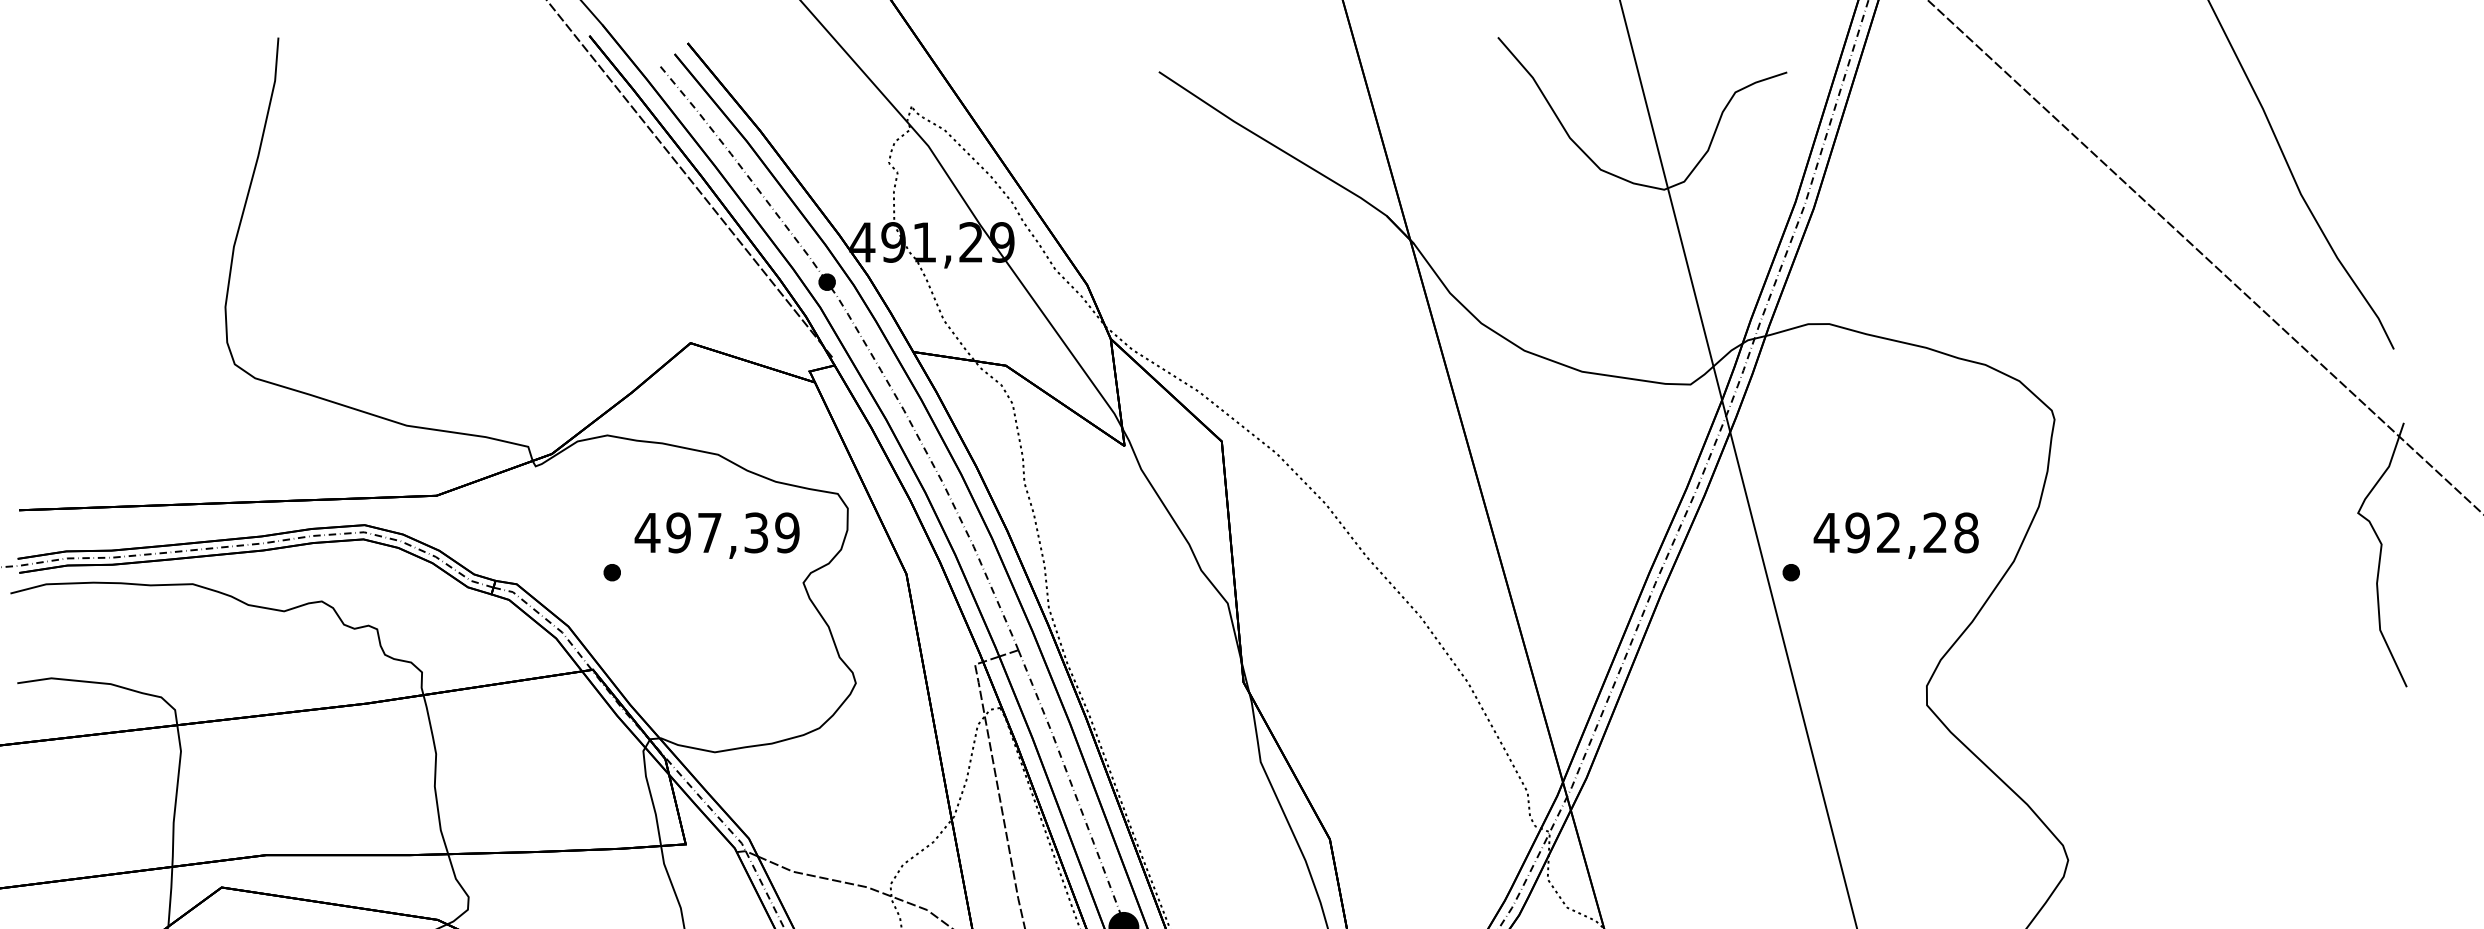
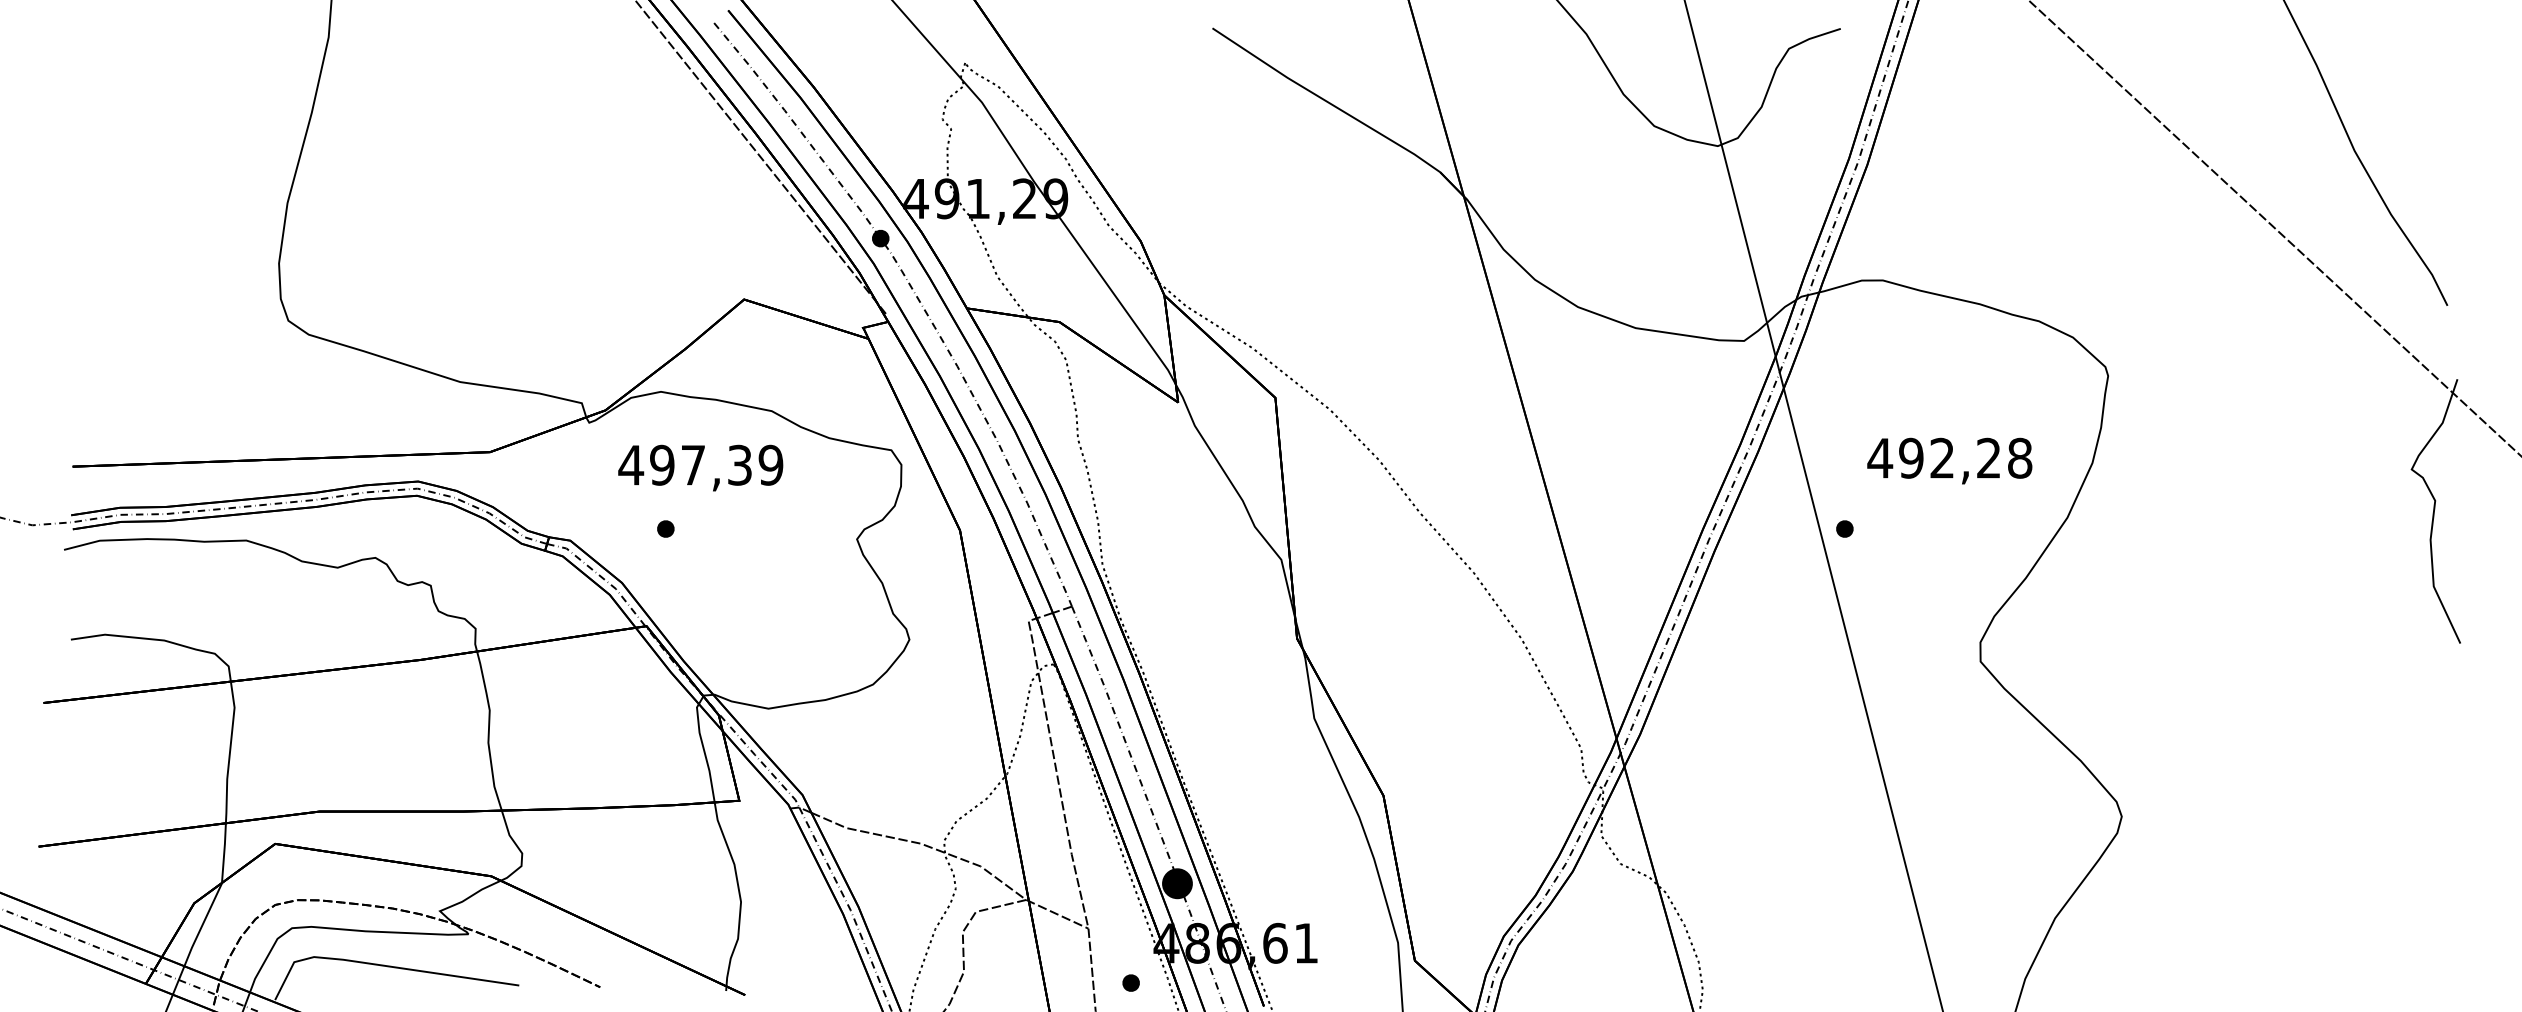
text: (716, 535) -> (700, 467), moved
text: (1895, 535) -> (1949, 460), moved

